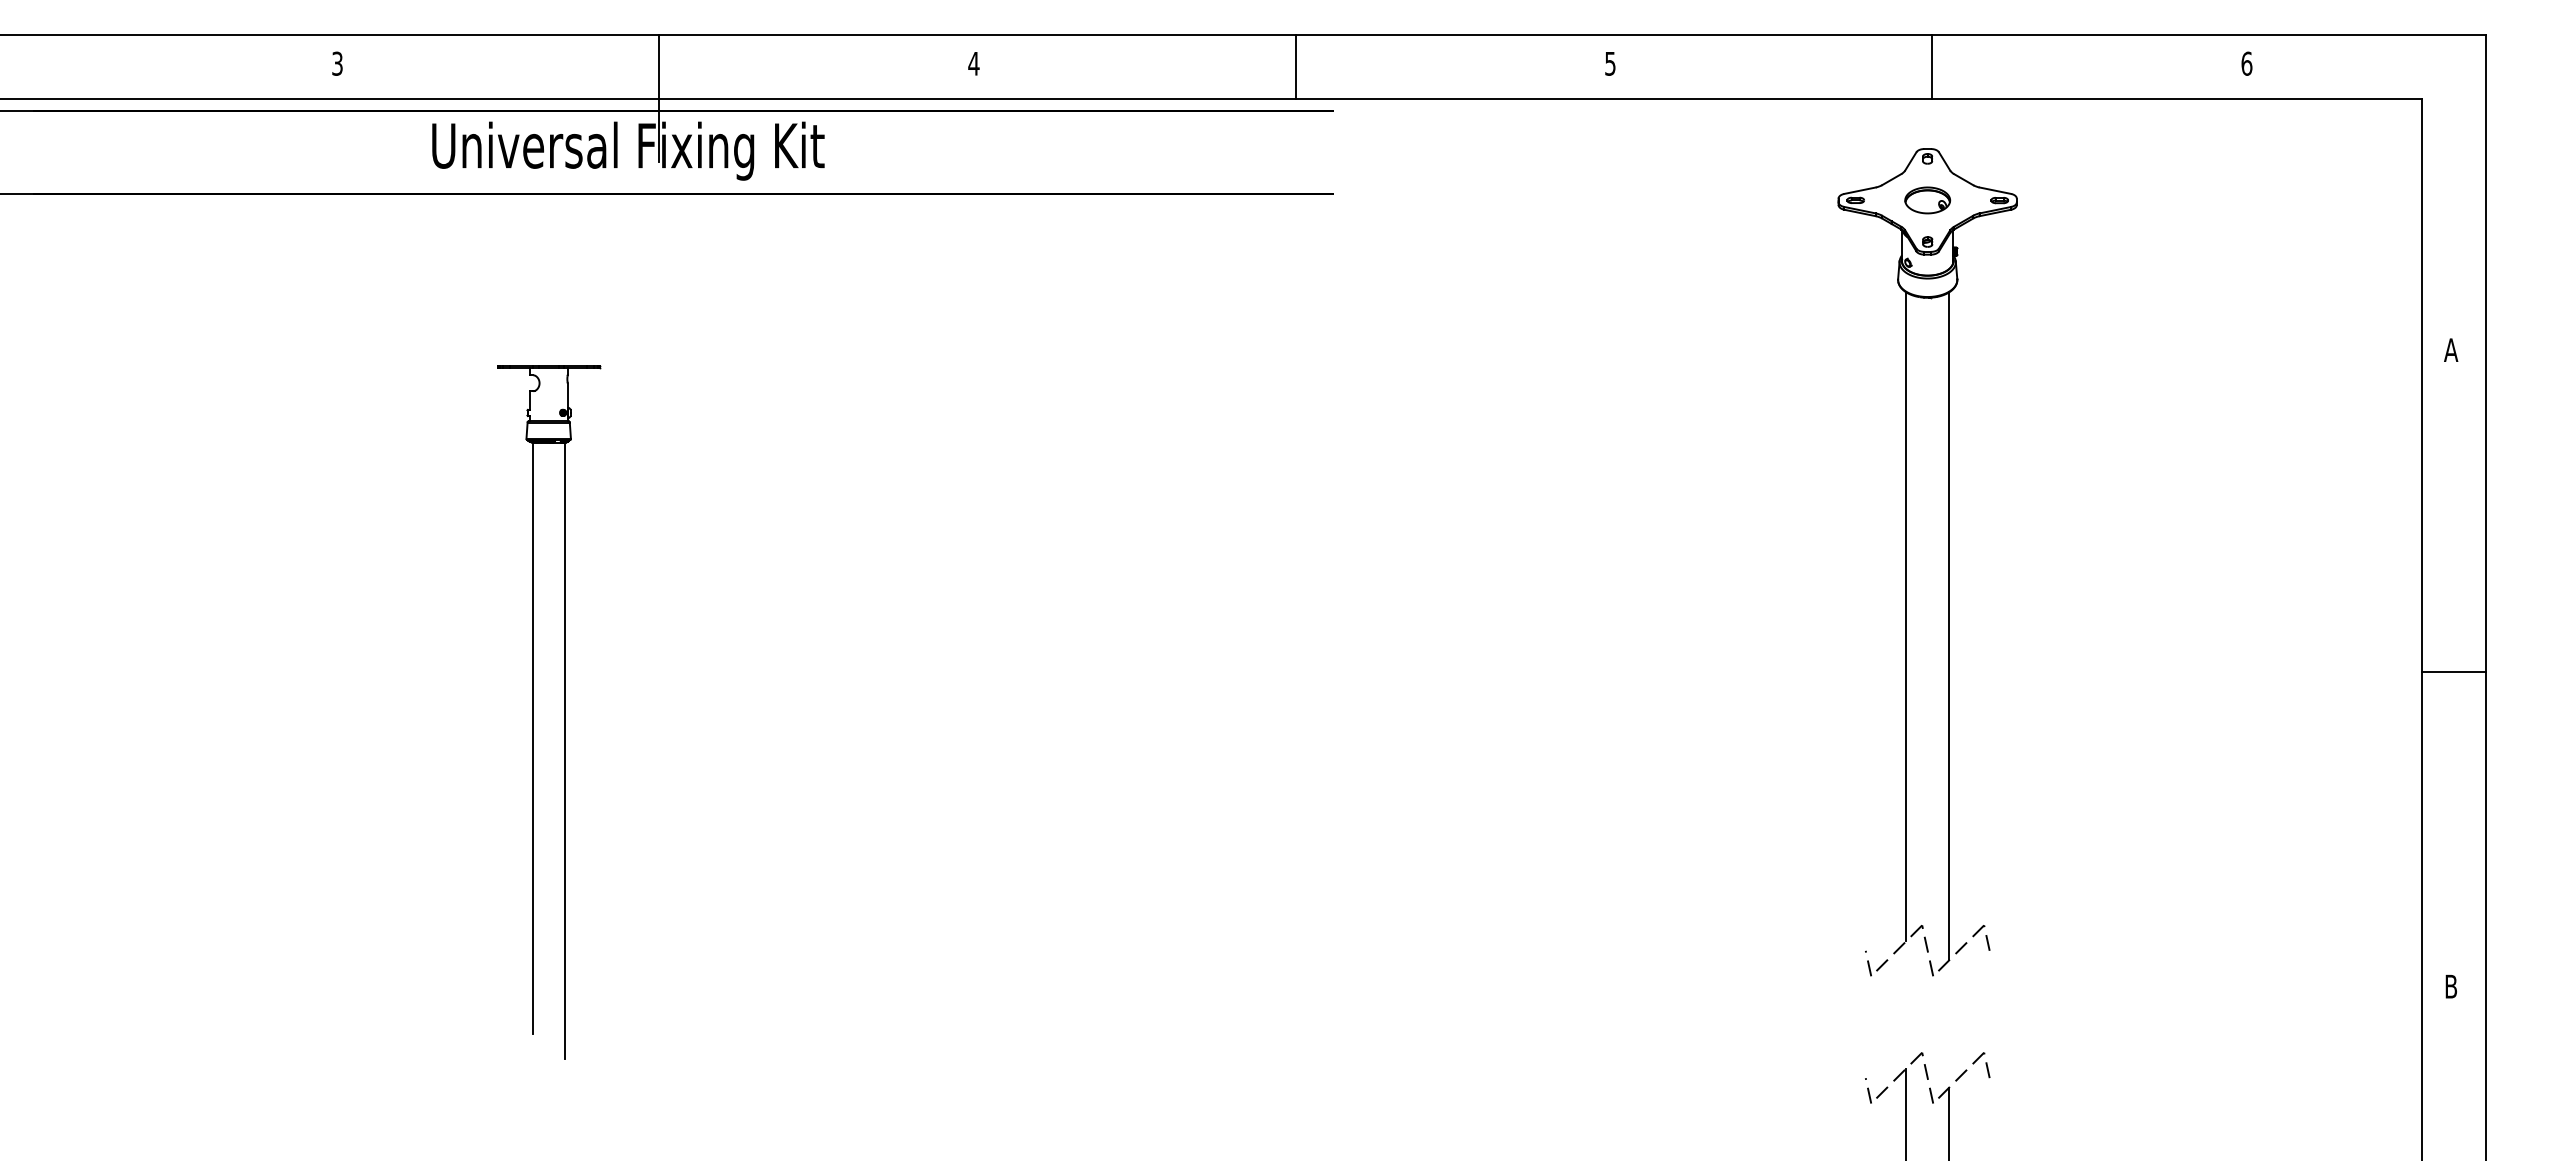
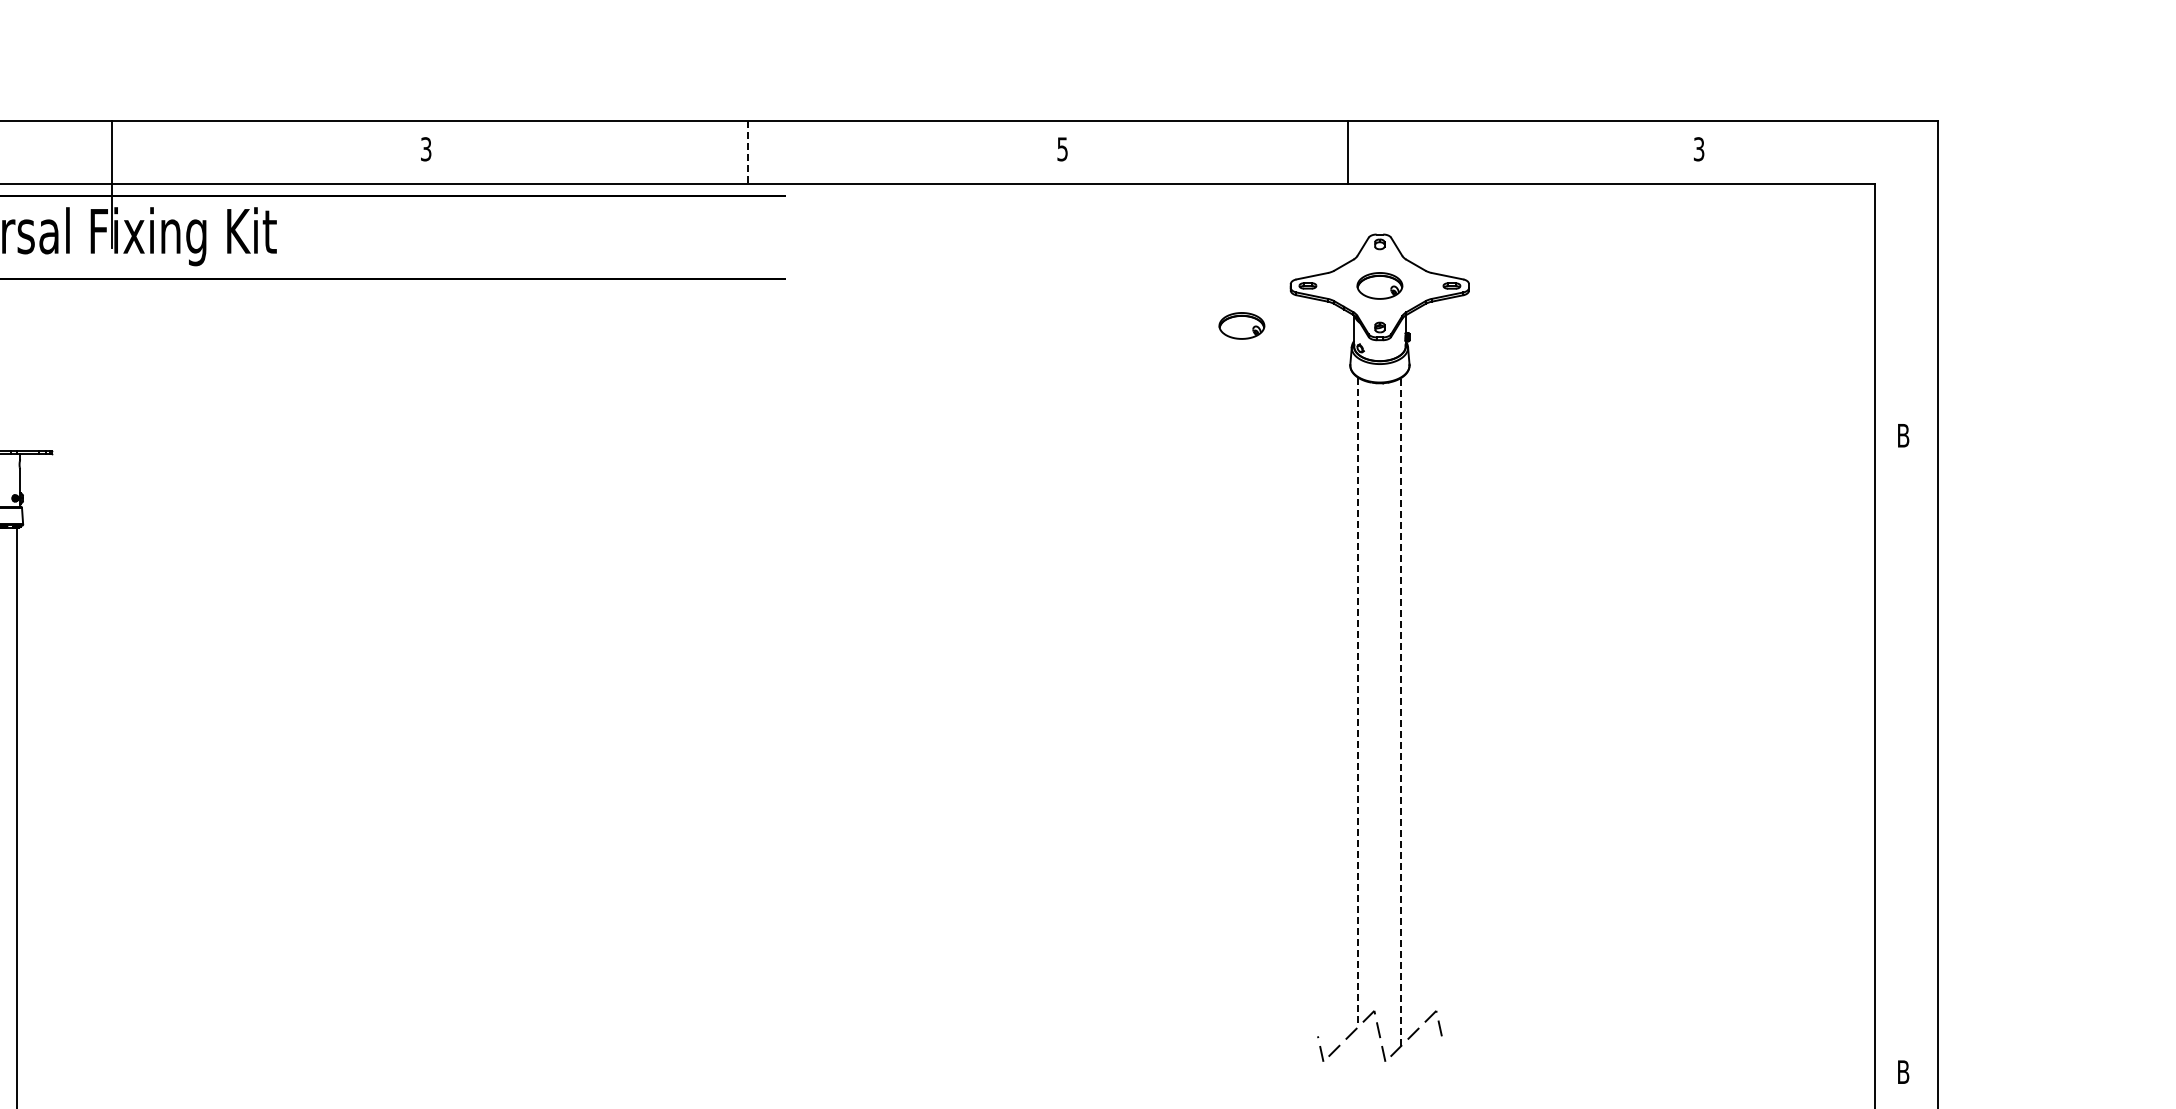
text: (973, 63) -> (425, 149), 4 -> 3
text: (2246, 63) -> (1698, 149), 6 -> 3
line: (1295, 66) -> (747, 152), solid -> dashed
line: (1932, 66) -> (1347, 152), moved
part: (1789, 240) -> (1241, 326), added
text: (2451, 349) -> (1903, 435), A -> B
line: (1906, 616) -> (1358, 702), solid -> dashed
line: (1949, 626) -> (1401, 712), solid -> dashed
line: (2454, 671) -> (1906, 757), removed

